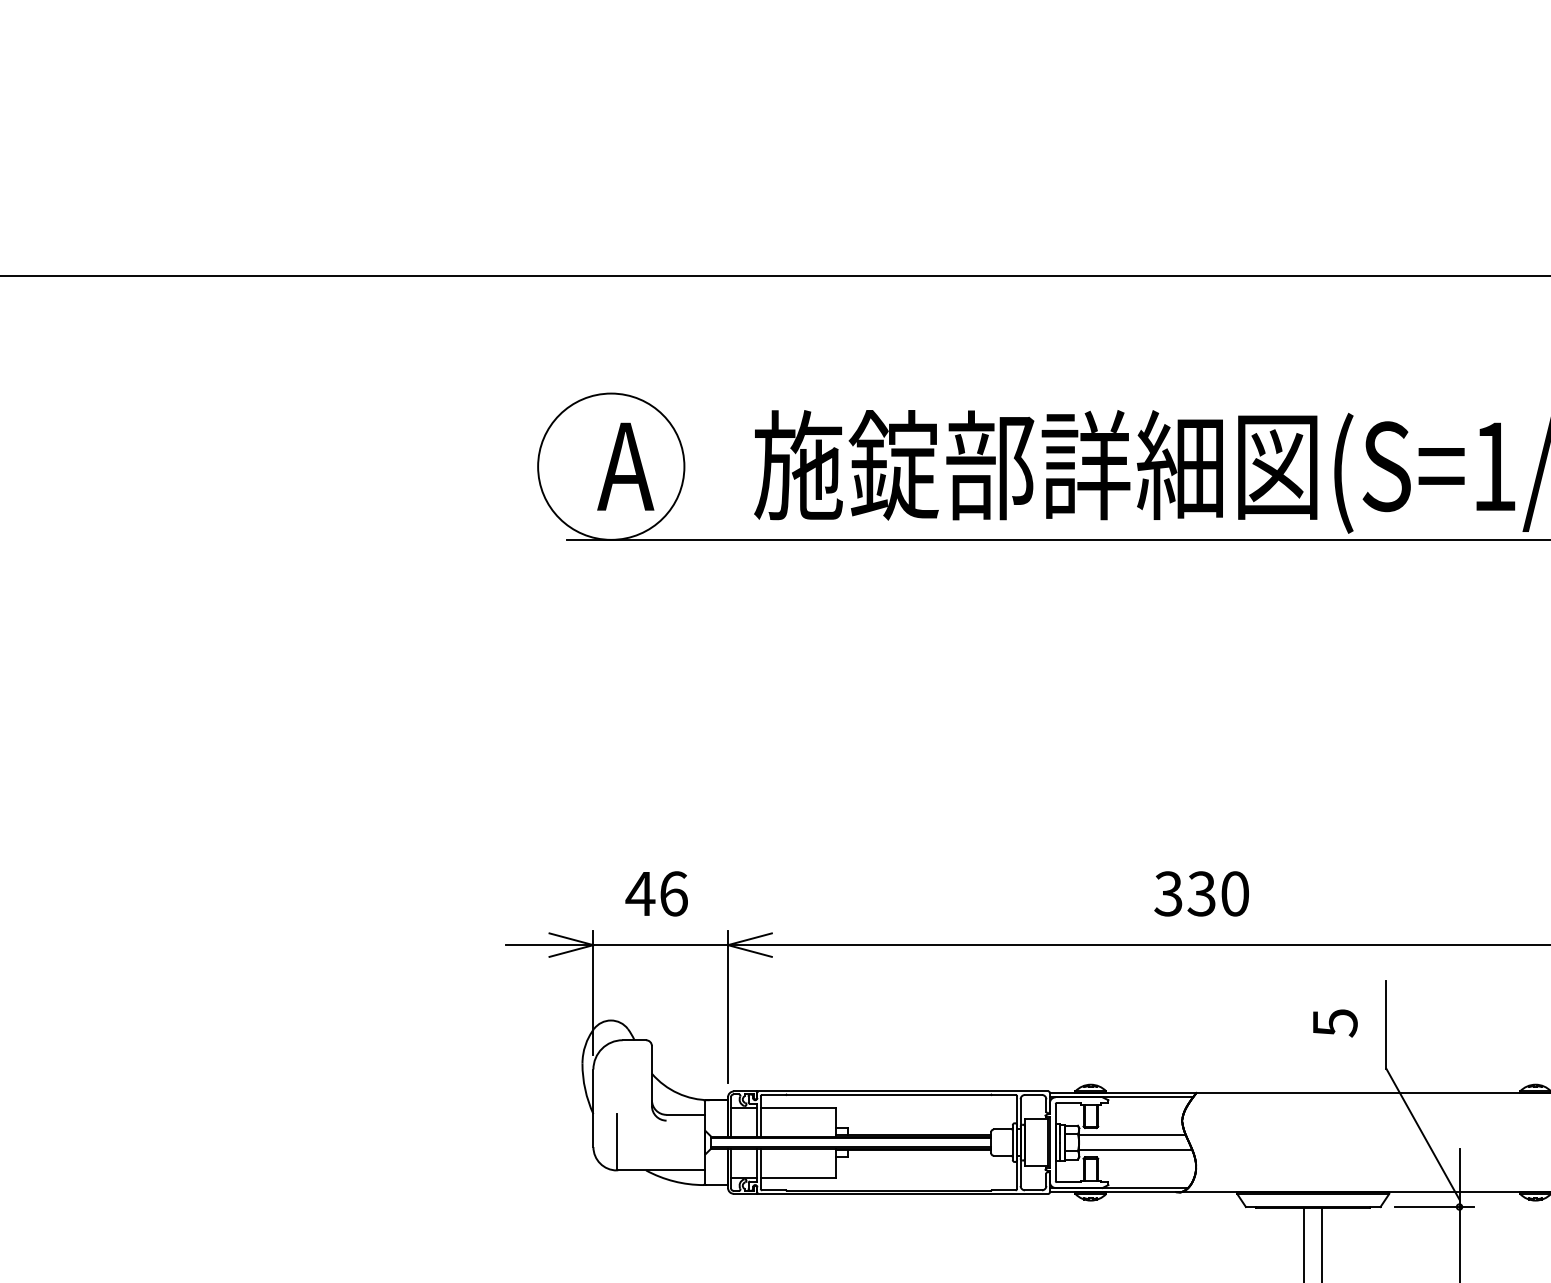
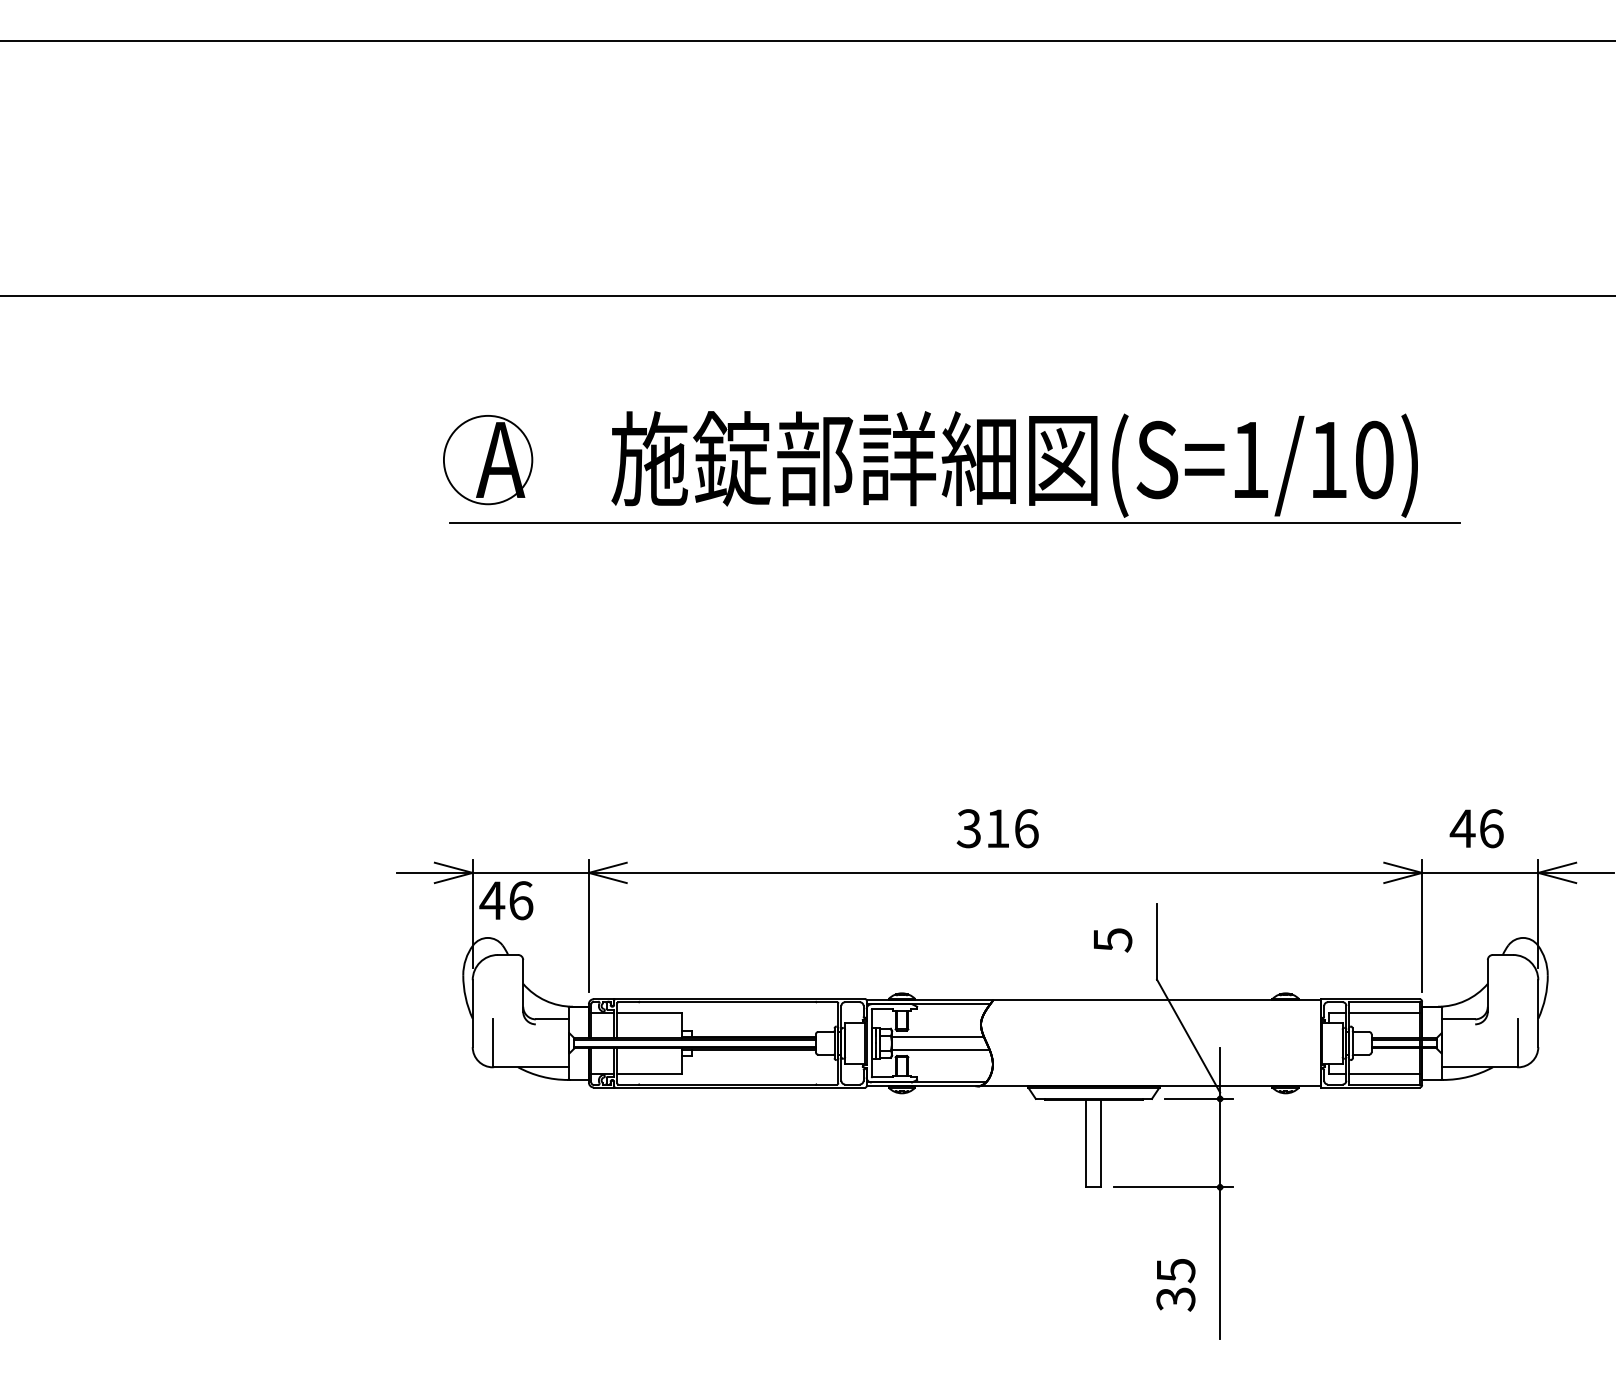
circle: (611, 466) -> (488, 459), size x0.7
text: (656, 893) -> (506, 900), moved
text: (1217, 893) -> (1011, 828), 330 -> 316

